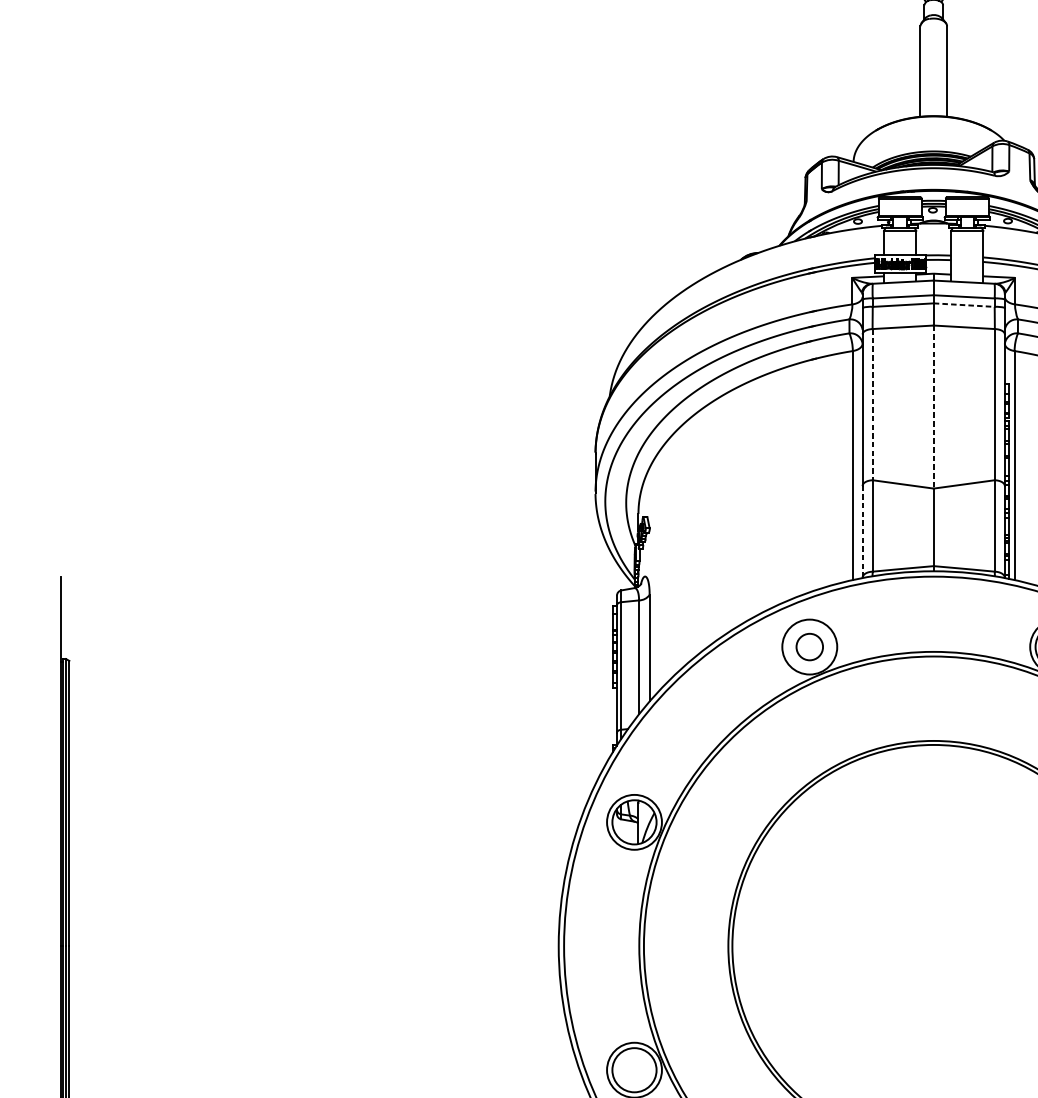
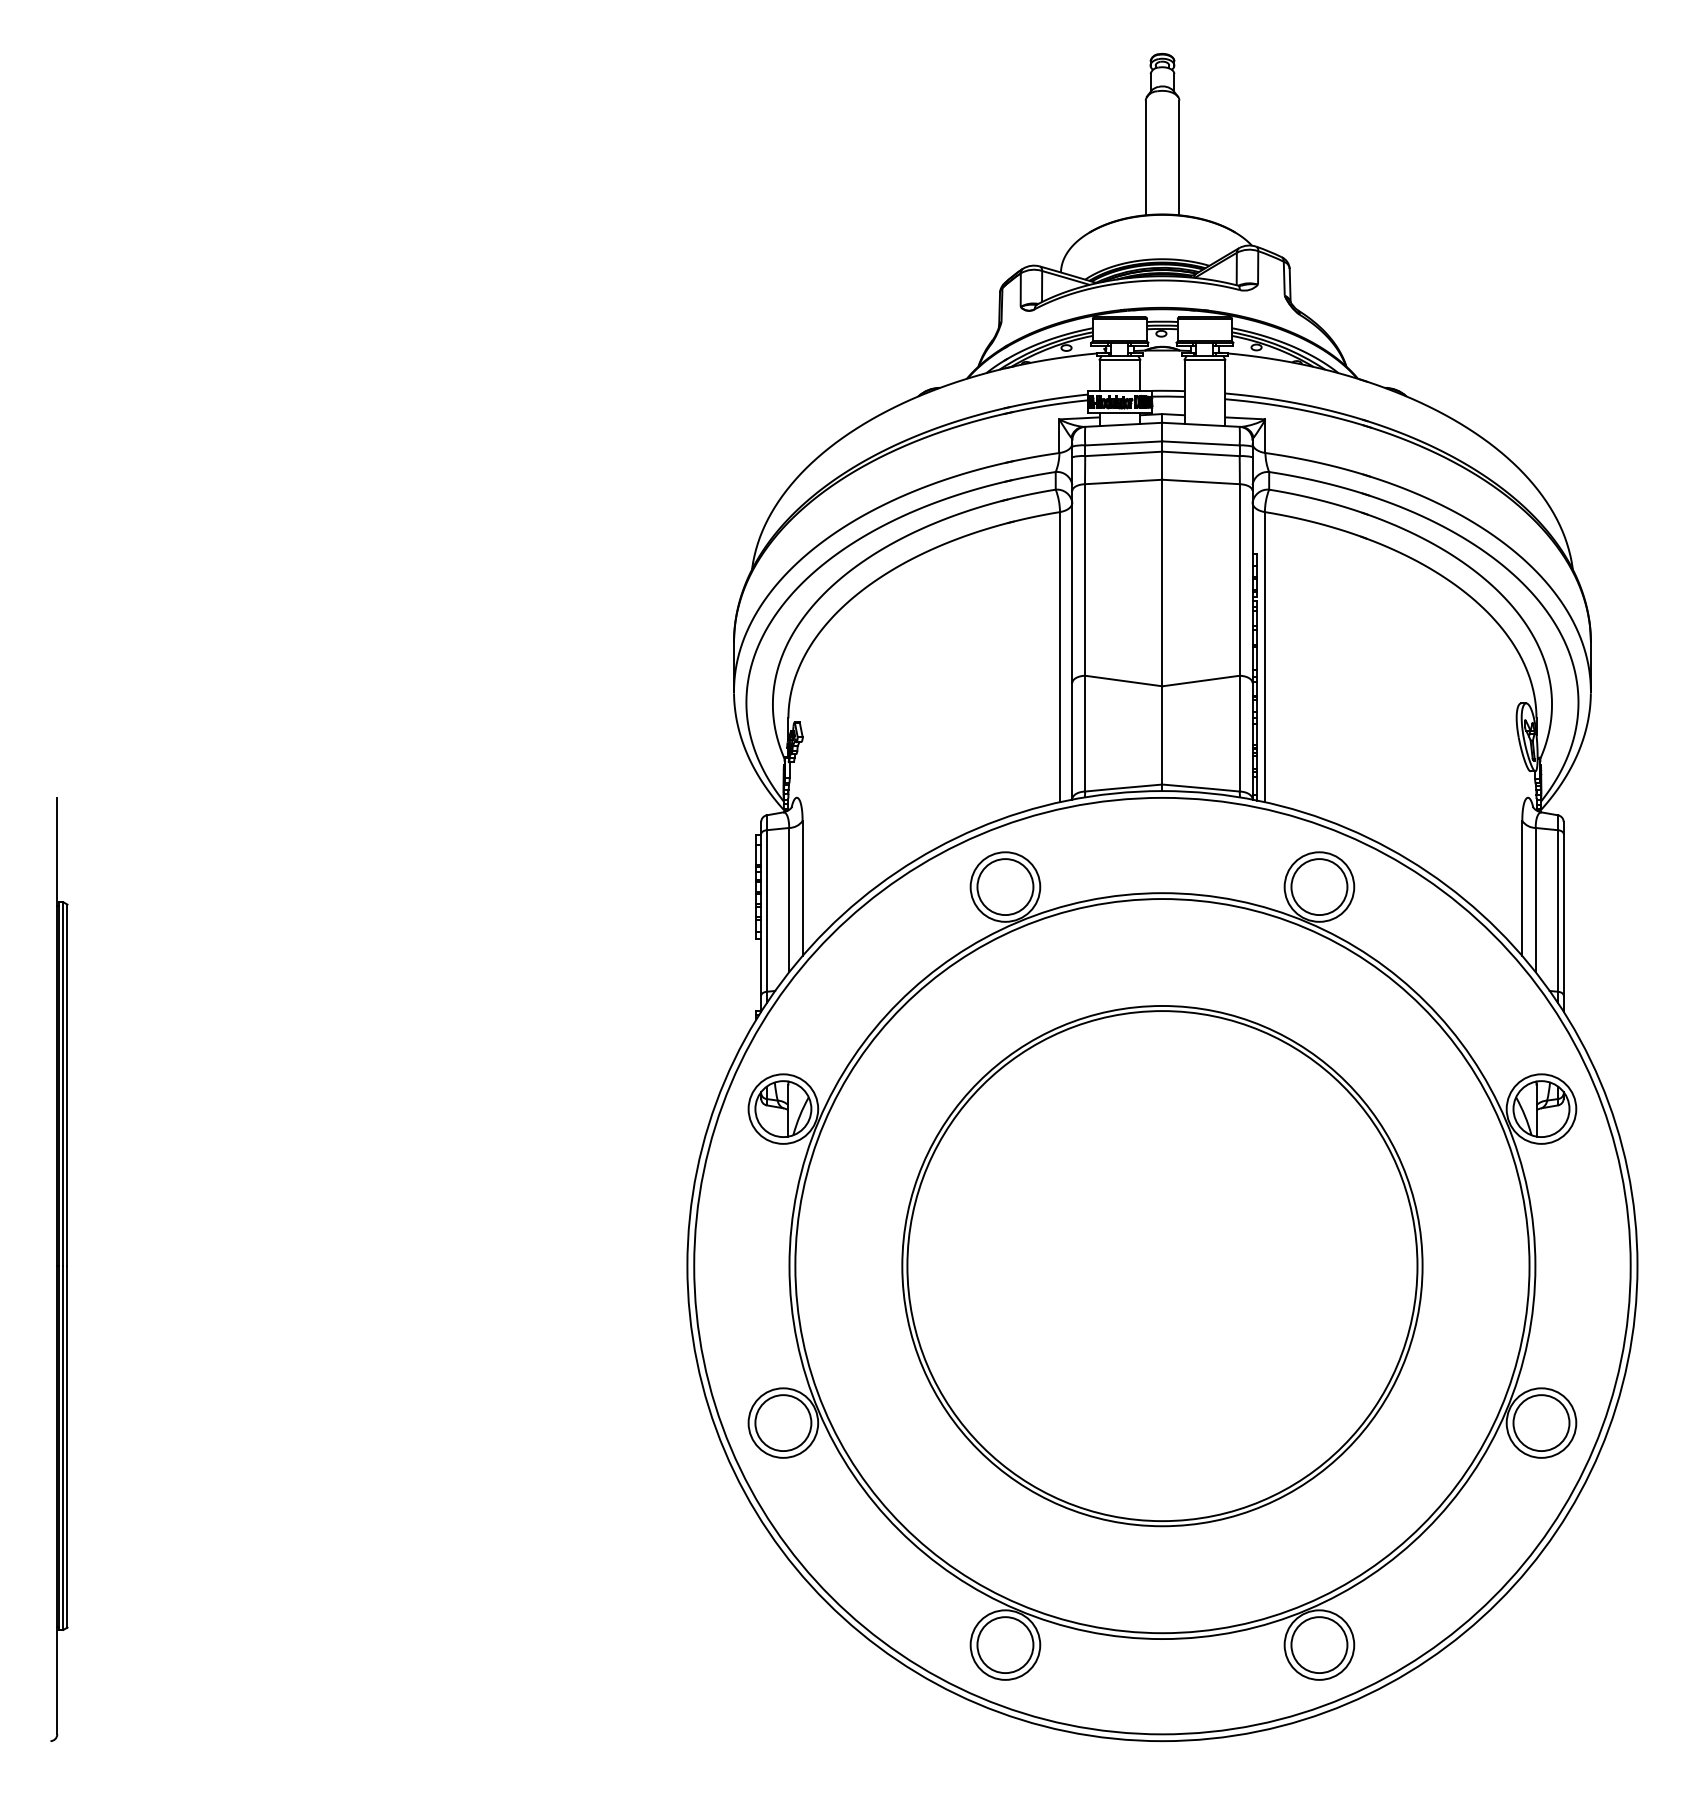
line: (964, 304) -> (1201, 453), dashed -> solid
line: (872, 405) -> (1084, 580), dashed -> solid
line: (933, 407) -> (1162, 583), dashed -> solid
line: (862, 531) -> (1072, 740), dashed -> solid
circle: (809, 647) -> (1005, 887), size x1.67

